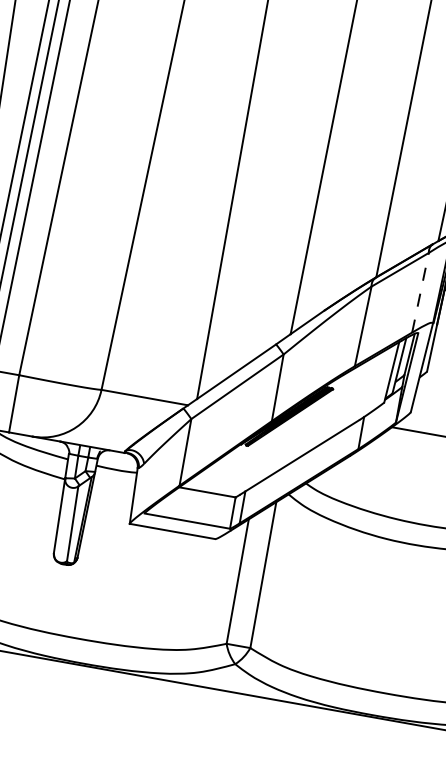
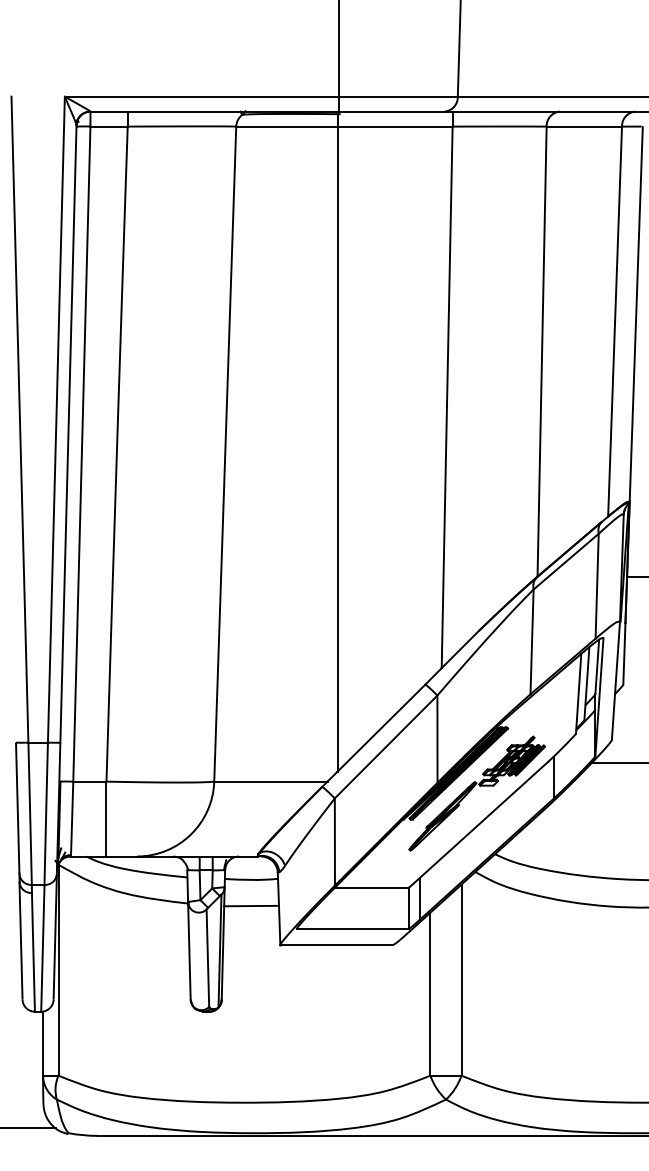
line: (420, 292) -> (597, 585), dashed -> solid
part: (300, 434) -> (476, 793), added
line: (113, 489) -> (251, 905), added

